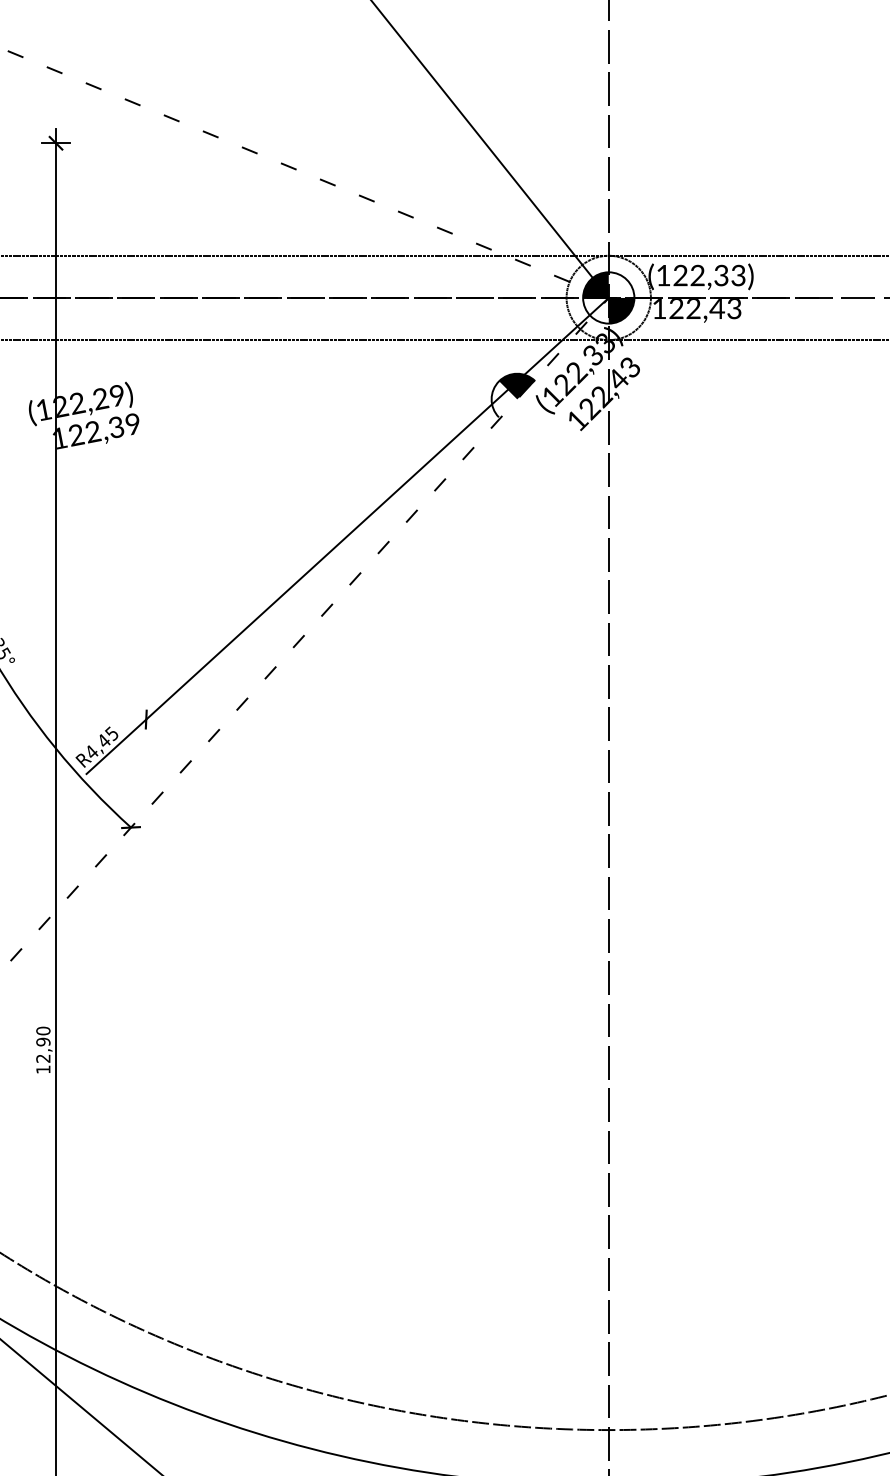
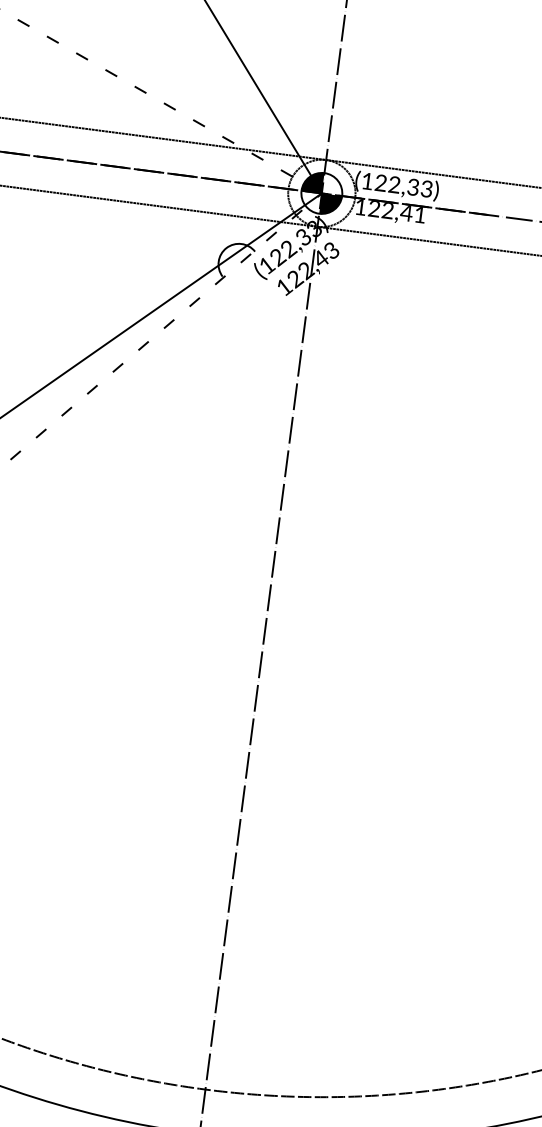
text: (734, 309) -> (420, 215), 122,43 -> 122,41
fill: (517, 386) -> (240, 254), removed

